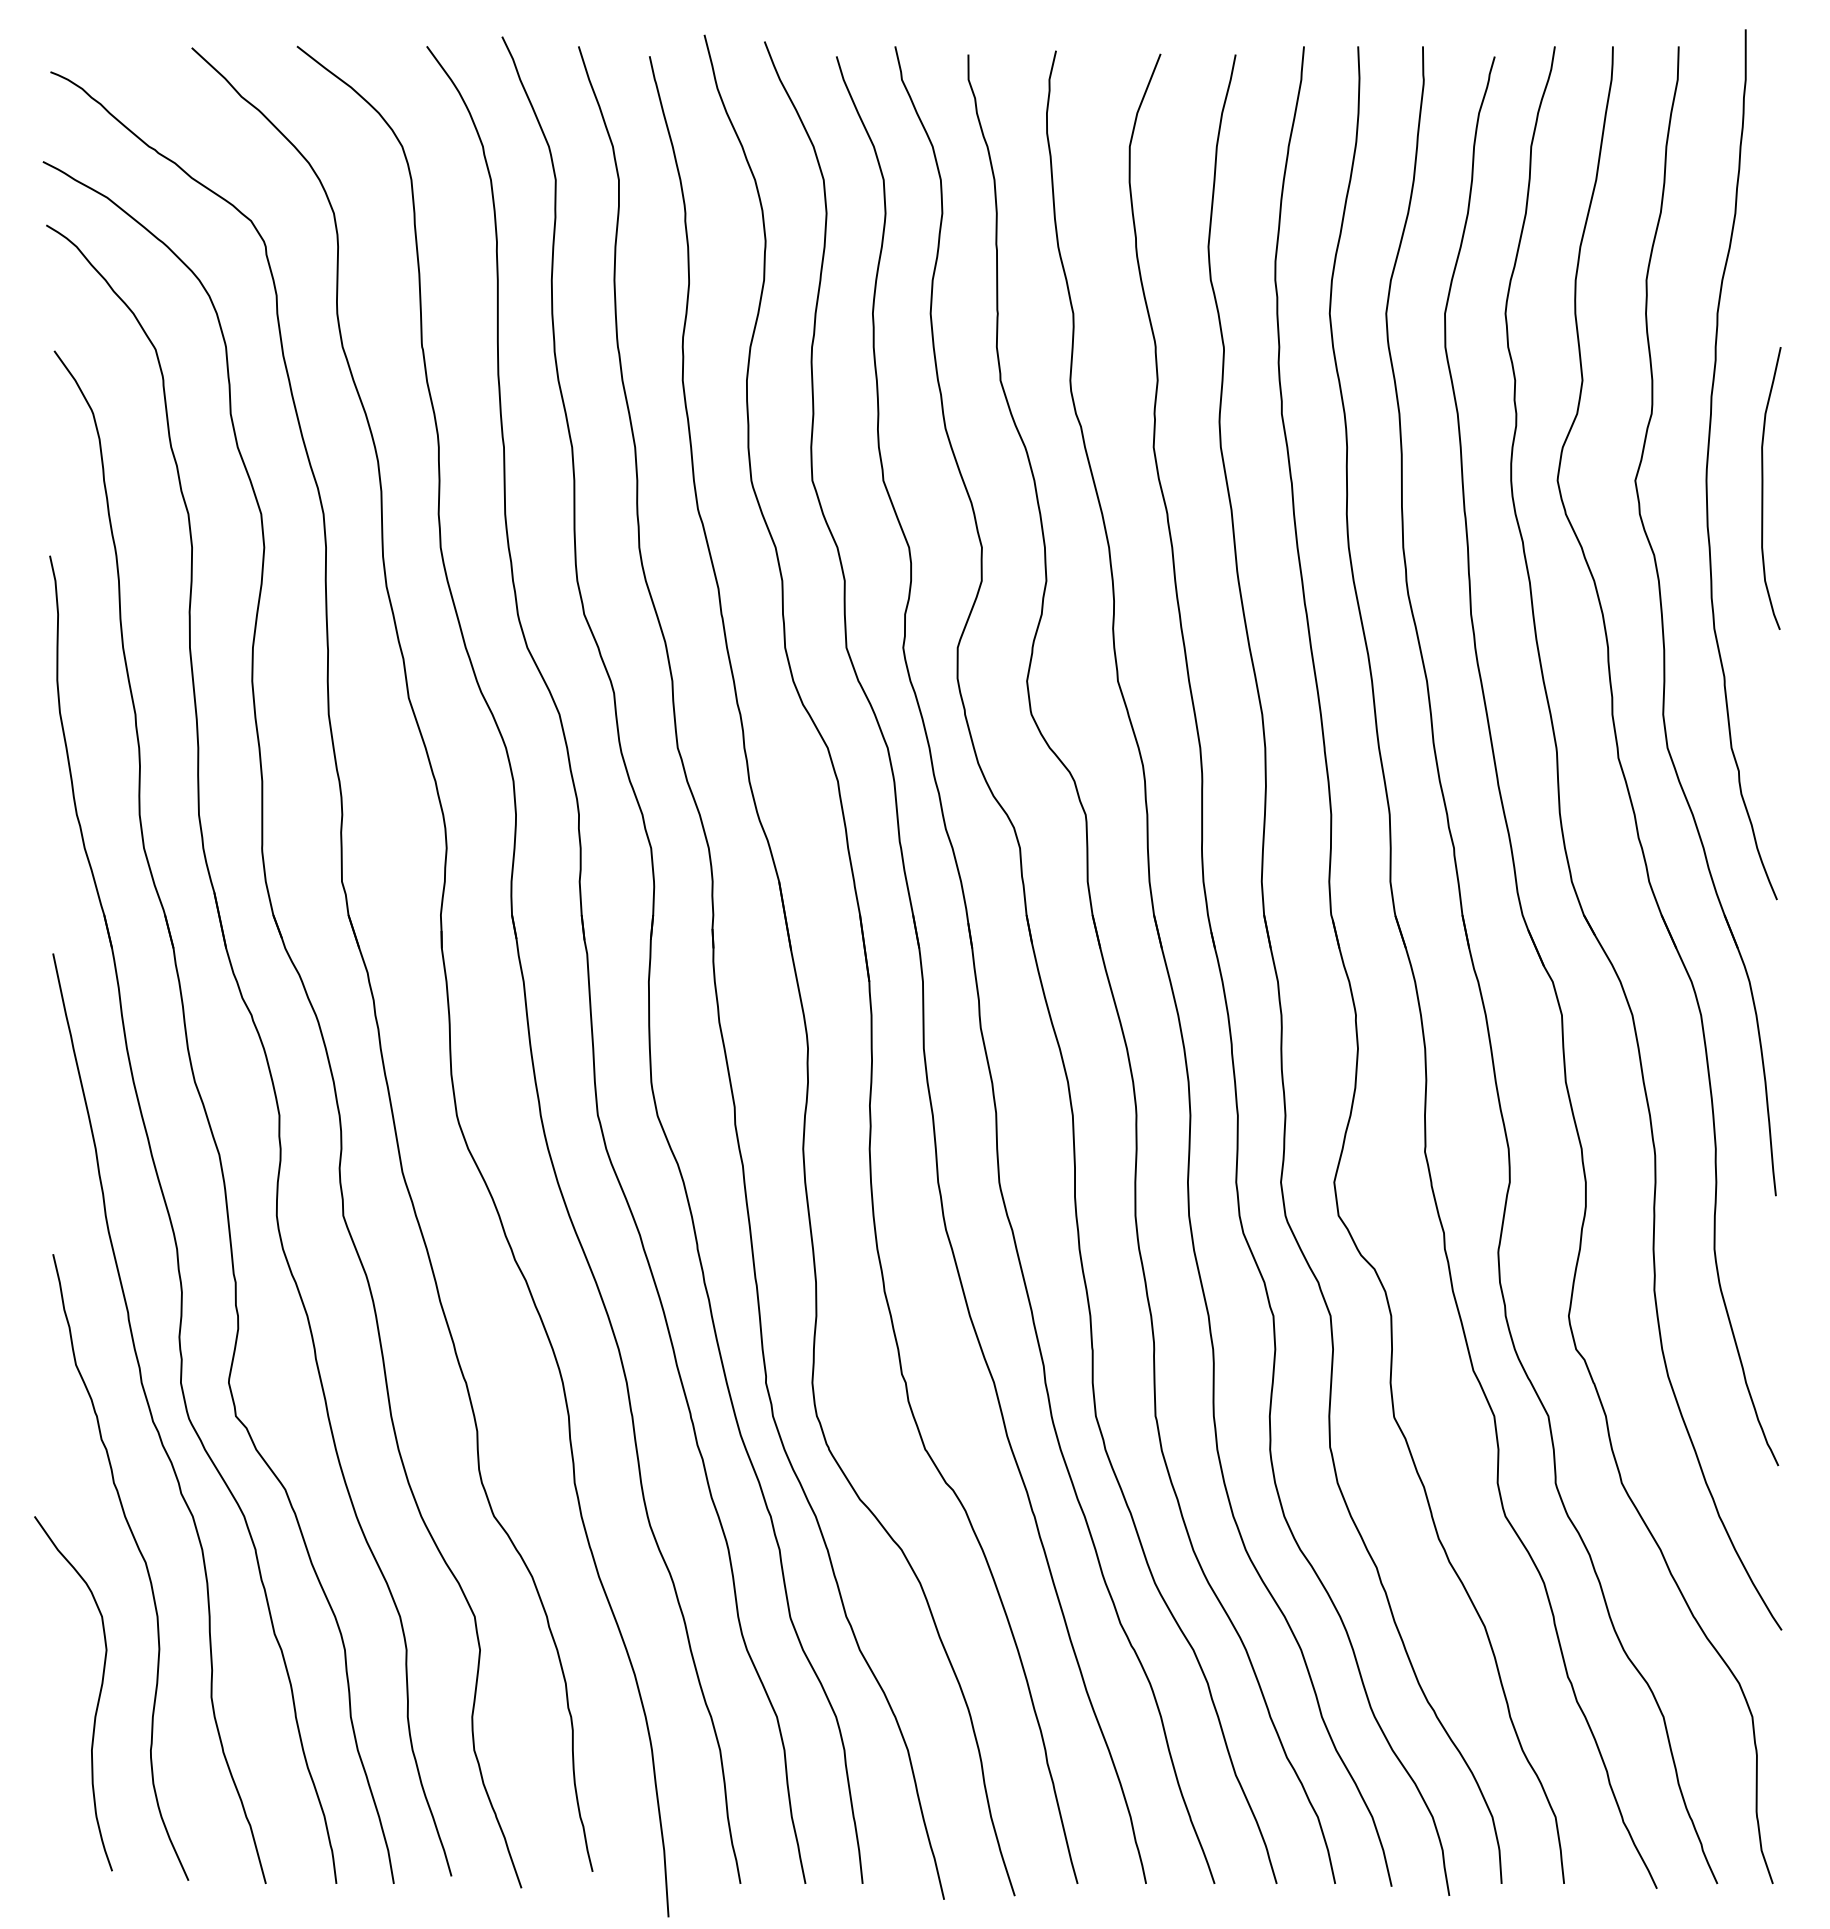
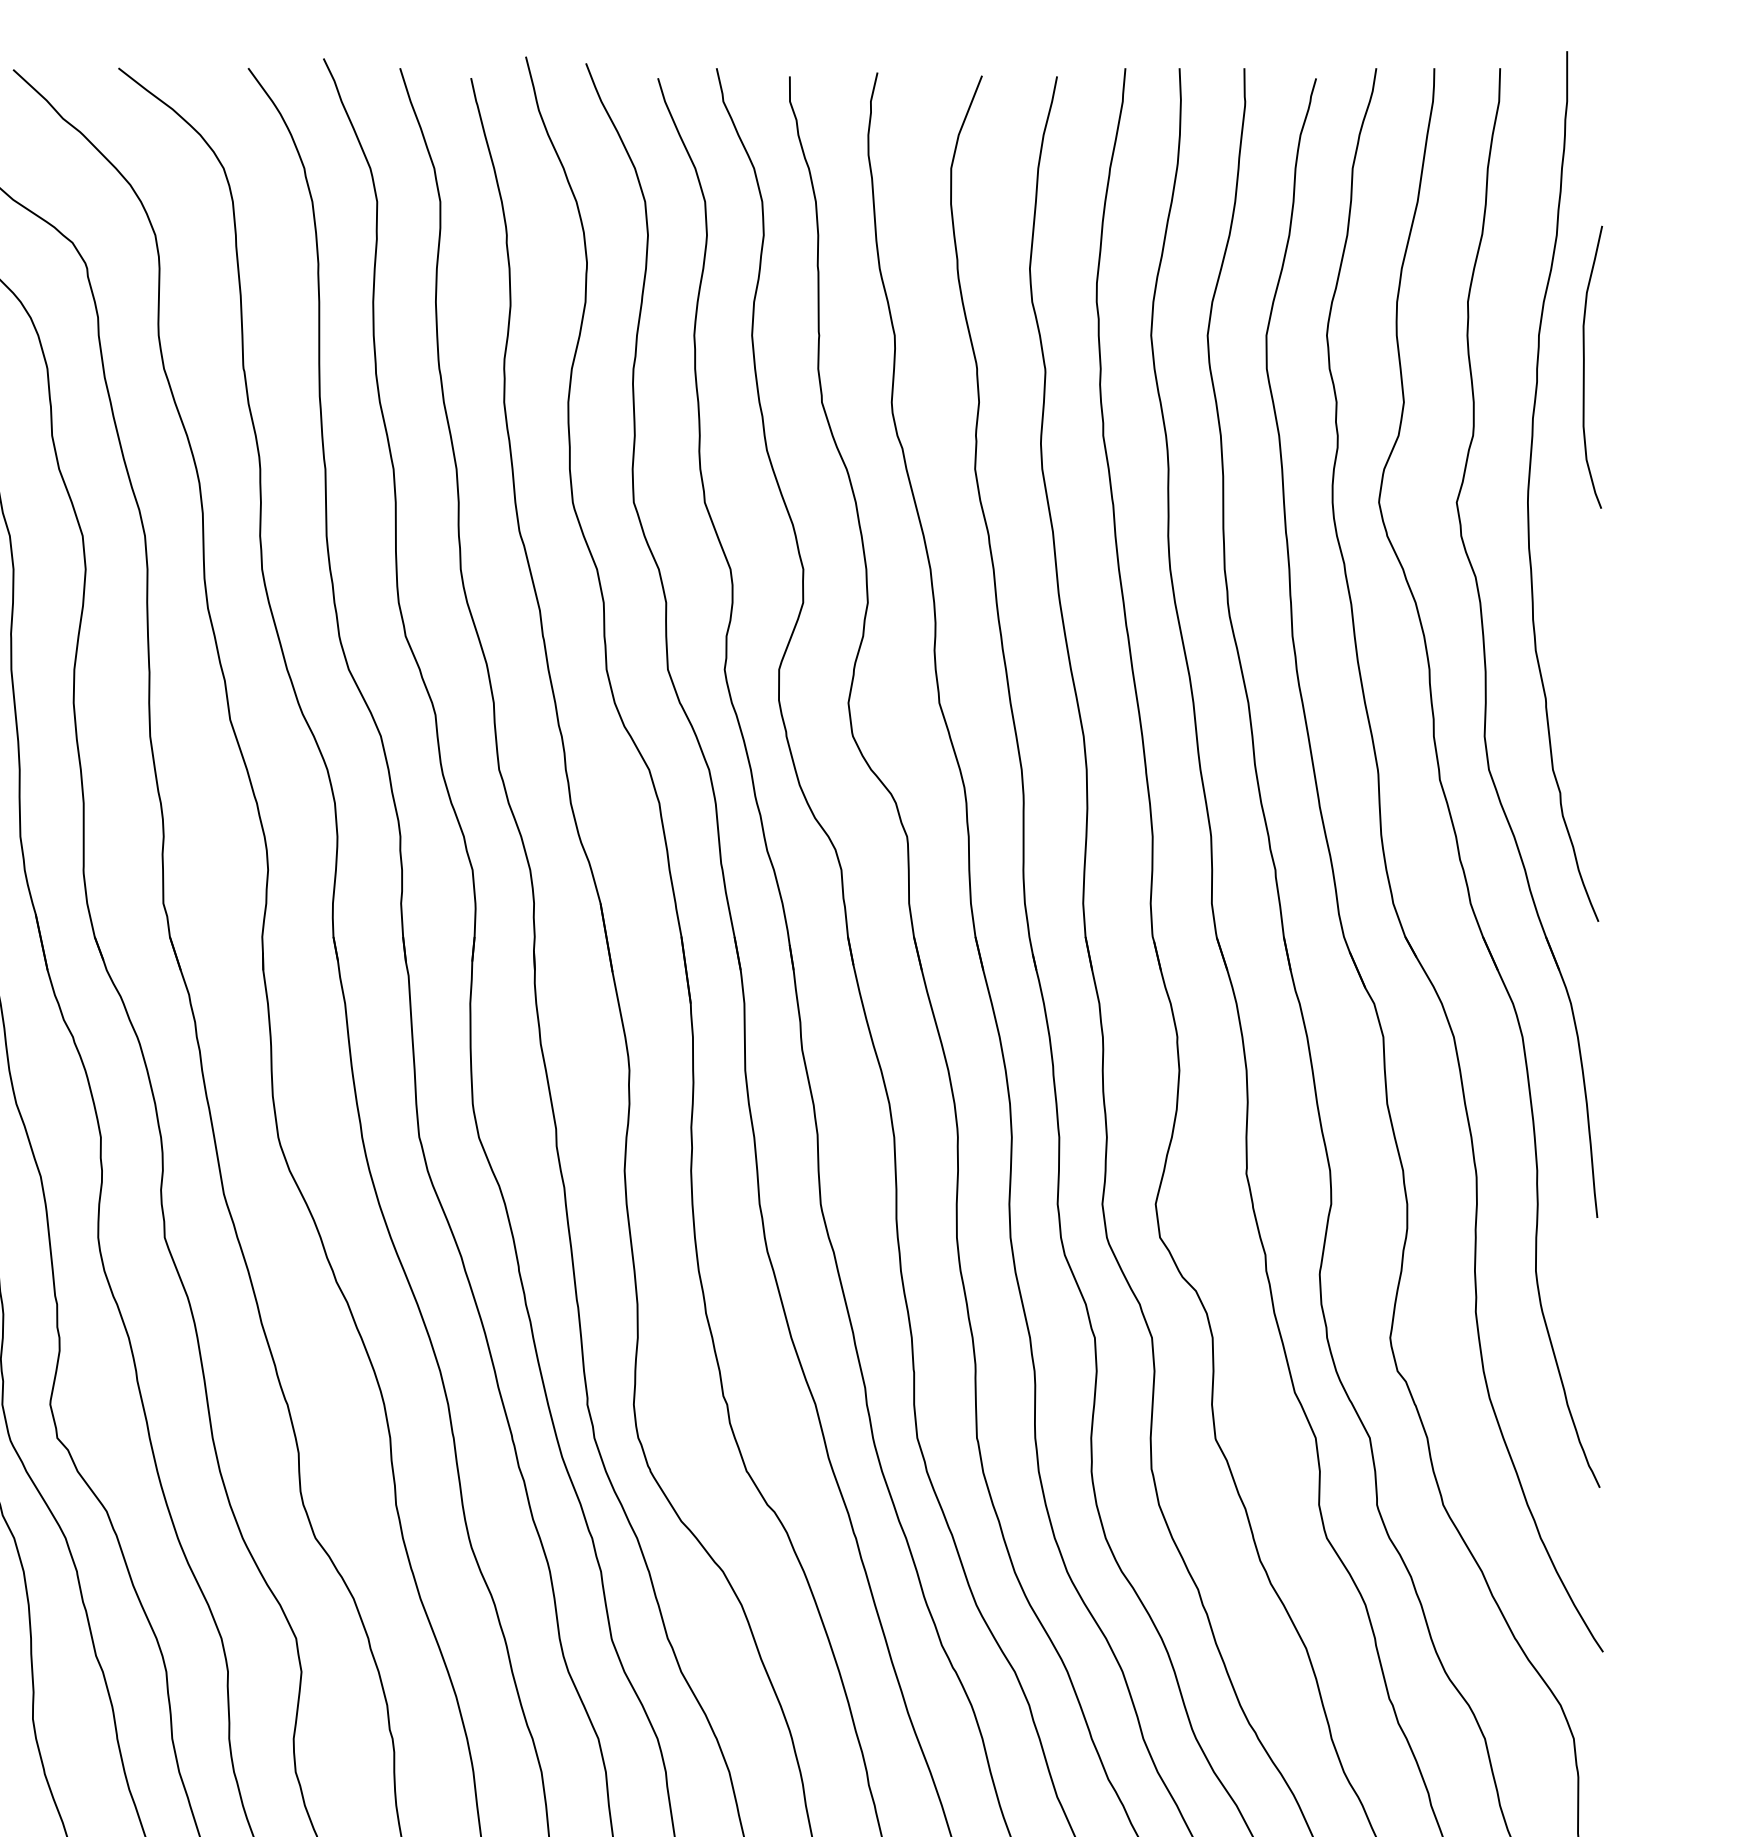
curve: (1763, 488) -> (1584, 367), moved

